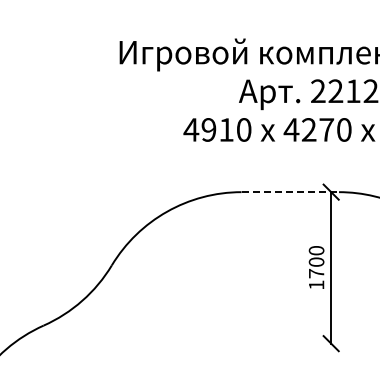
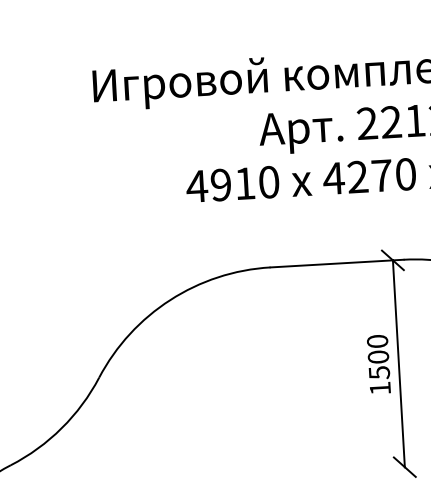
line: (290, 192) -> (337, 264), dashed -> solid
text: (316, 273) -> (379, 372), 1700 -> 1500

